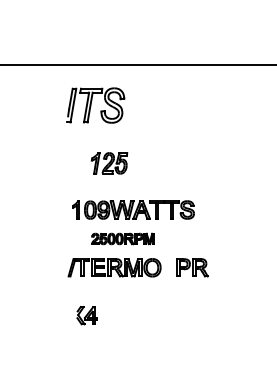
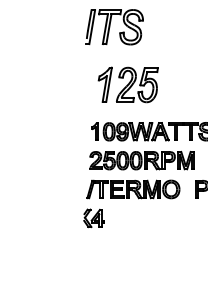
part: (109, 163) -> (128, 85), size x1.67
part: (122, 238) -> (141, 160), size x1.67
part: (86, 315) -> (93, 218), moved

